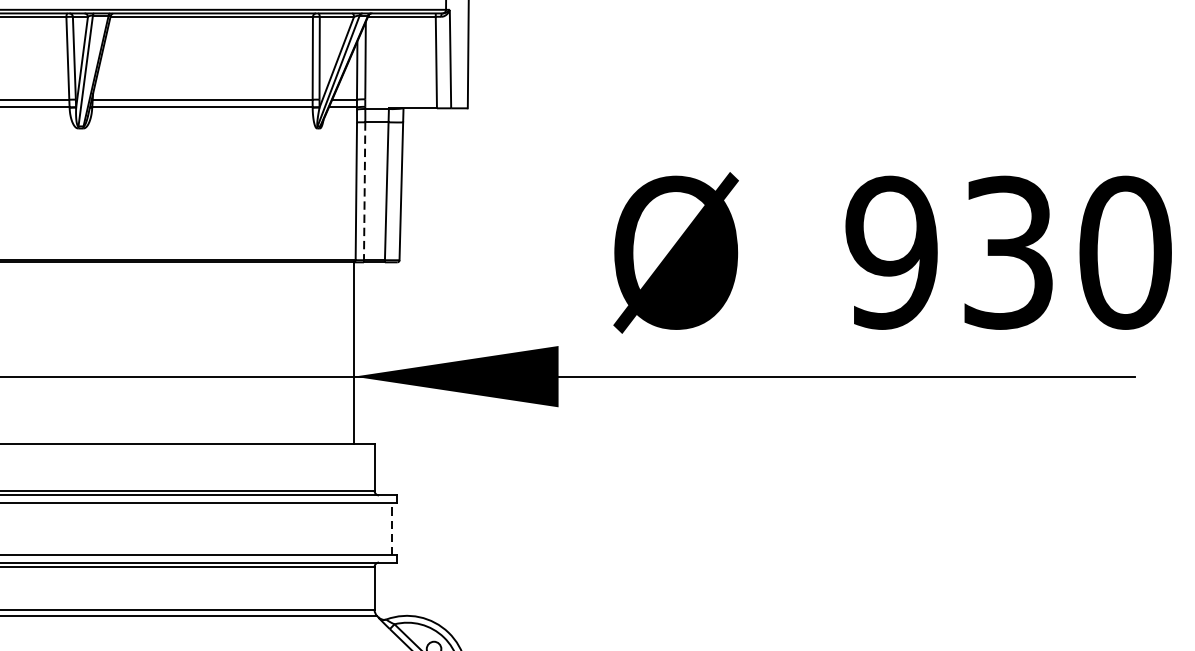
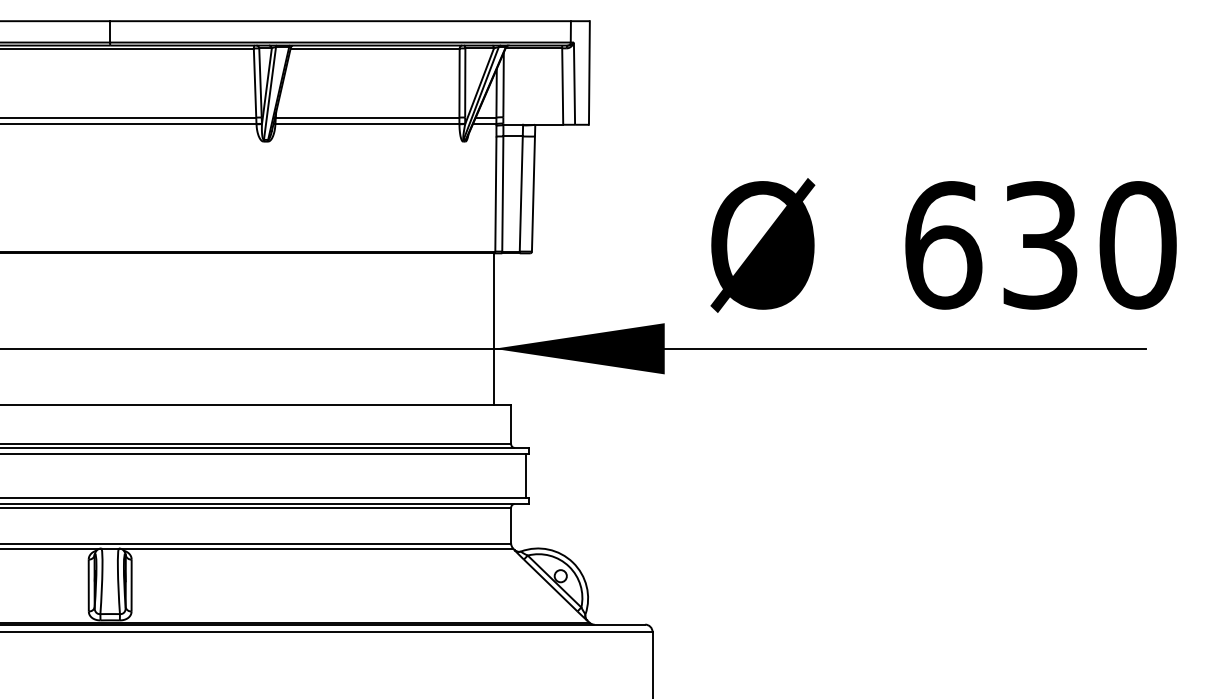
line: (364, 191) -> (502, 194), dashed -> solid
text: (892, 252) -> (943, 245), 930 -> 630
line: (391, 528) -> (525, 475), dashed -> solid

